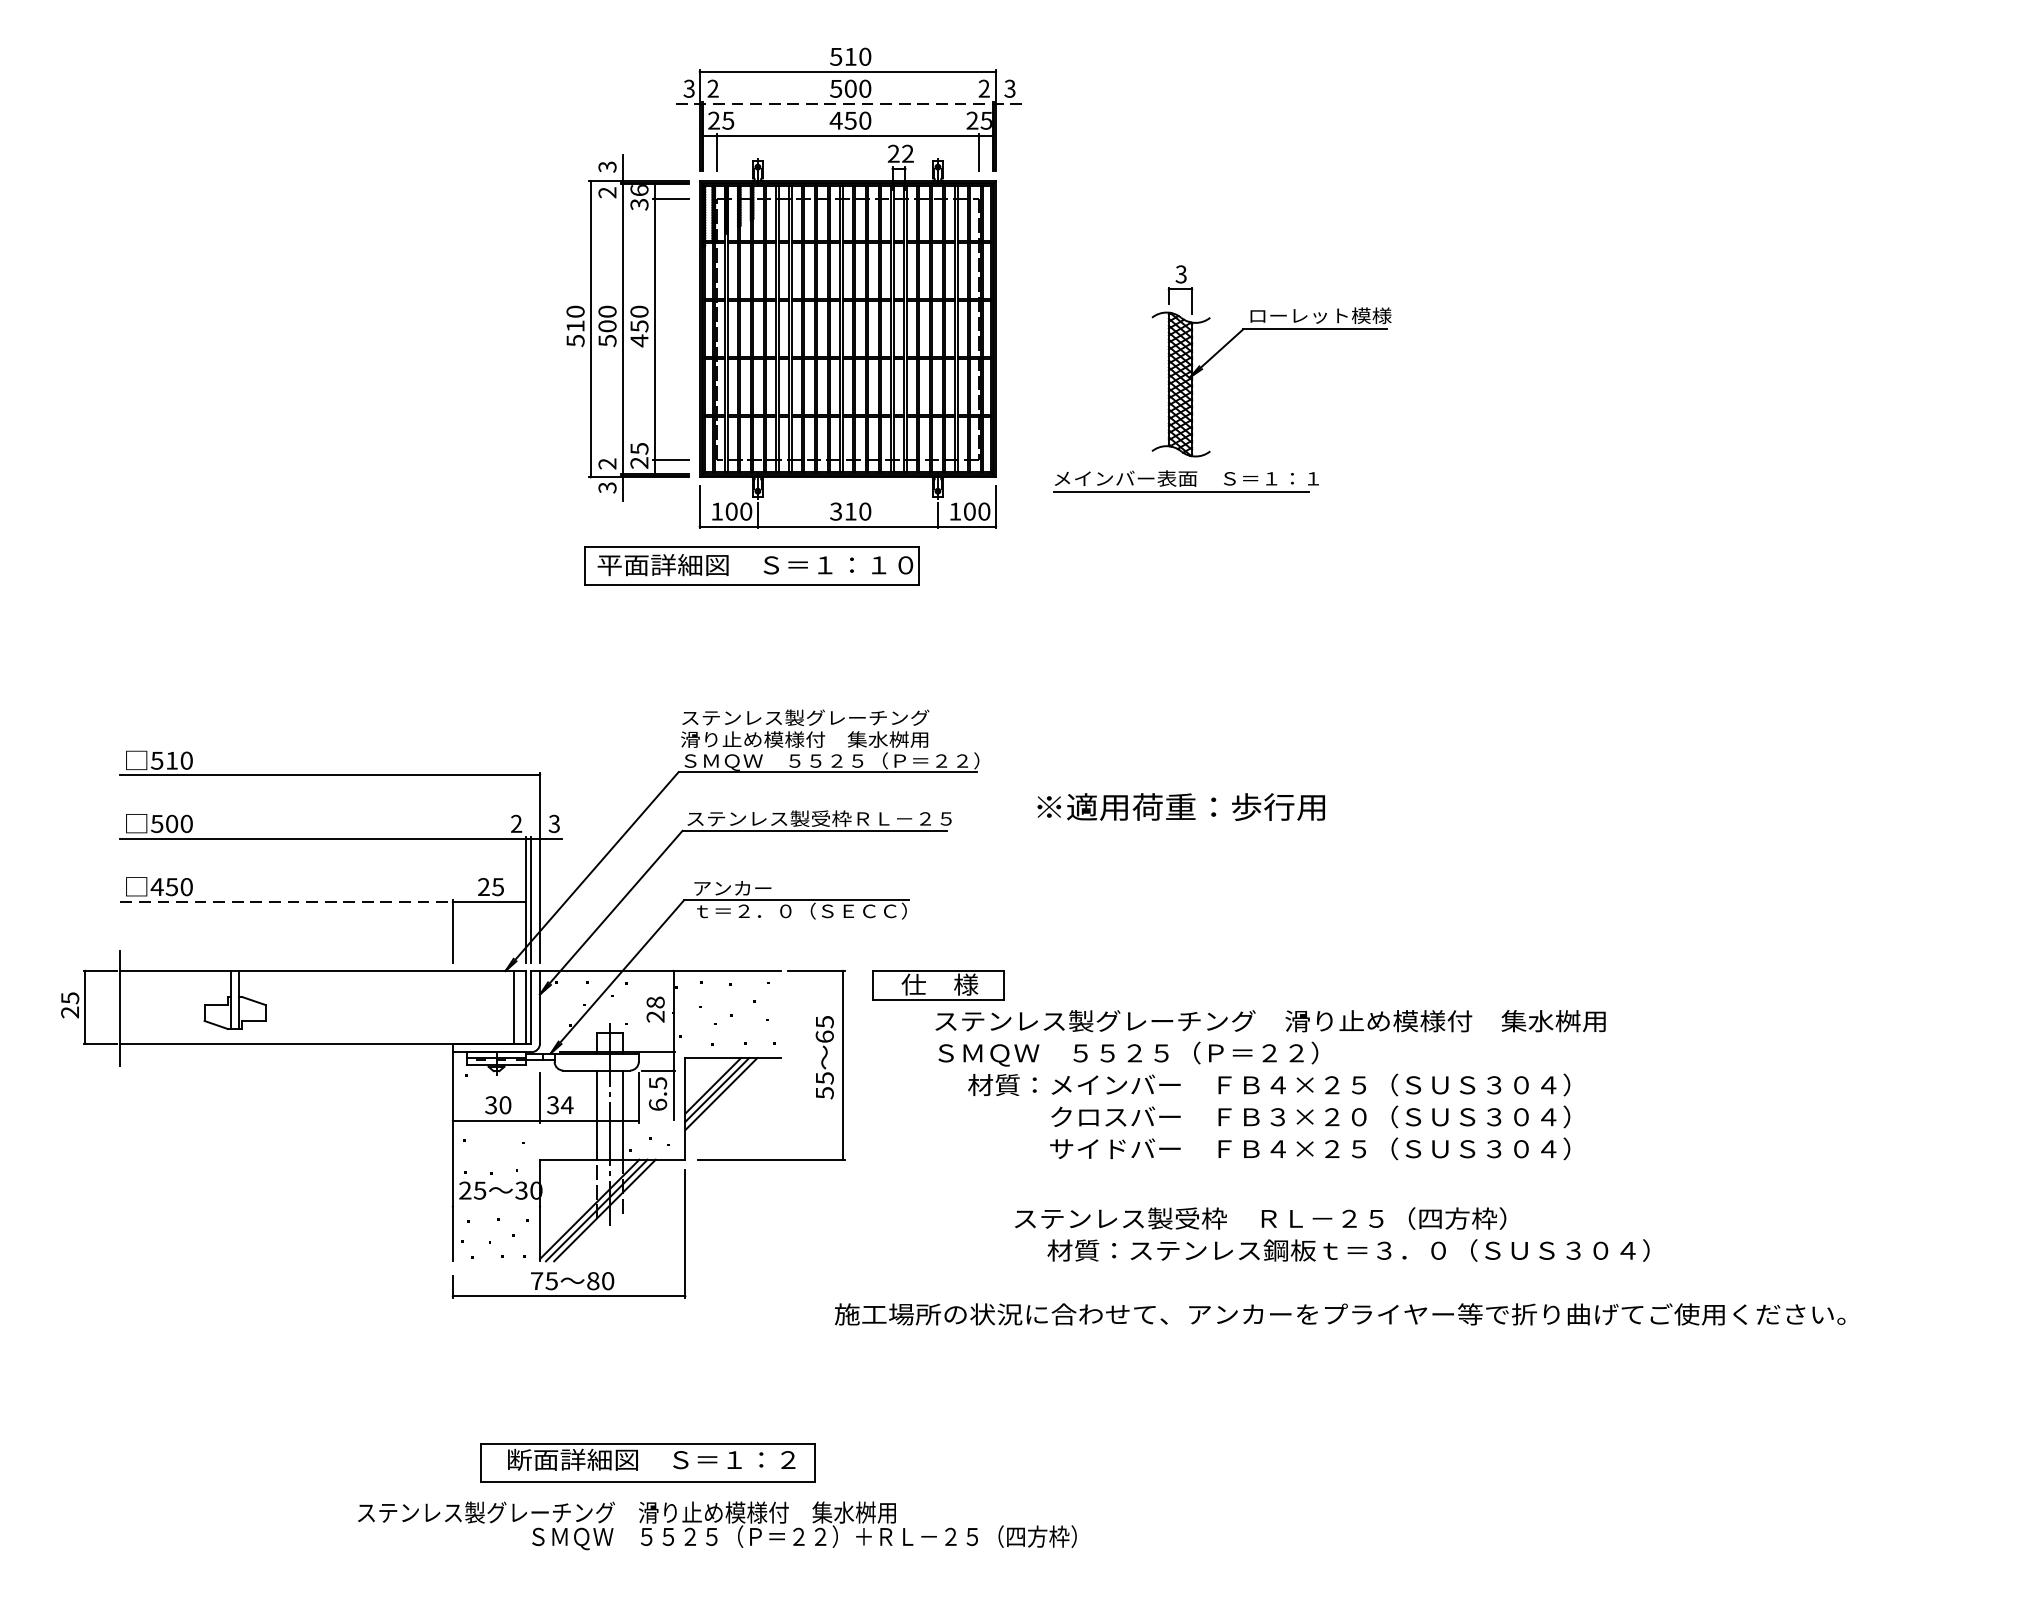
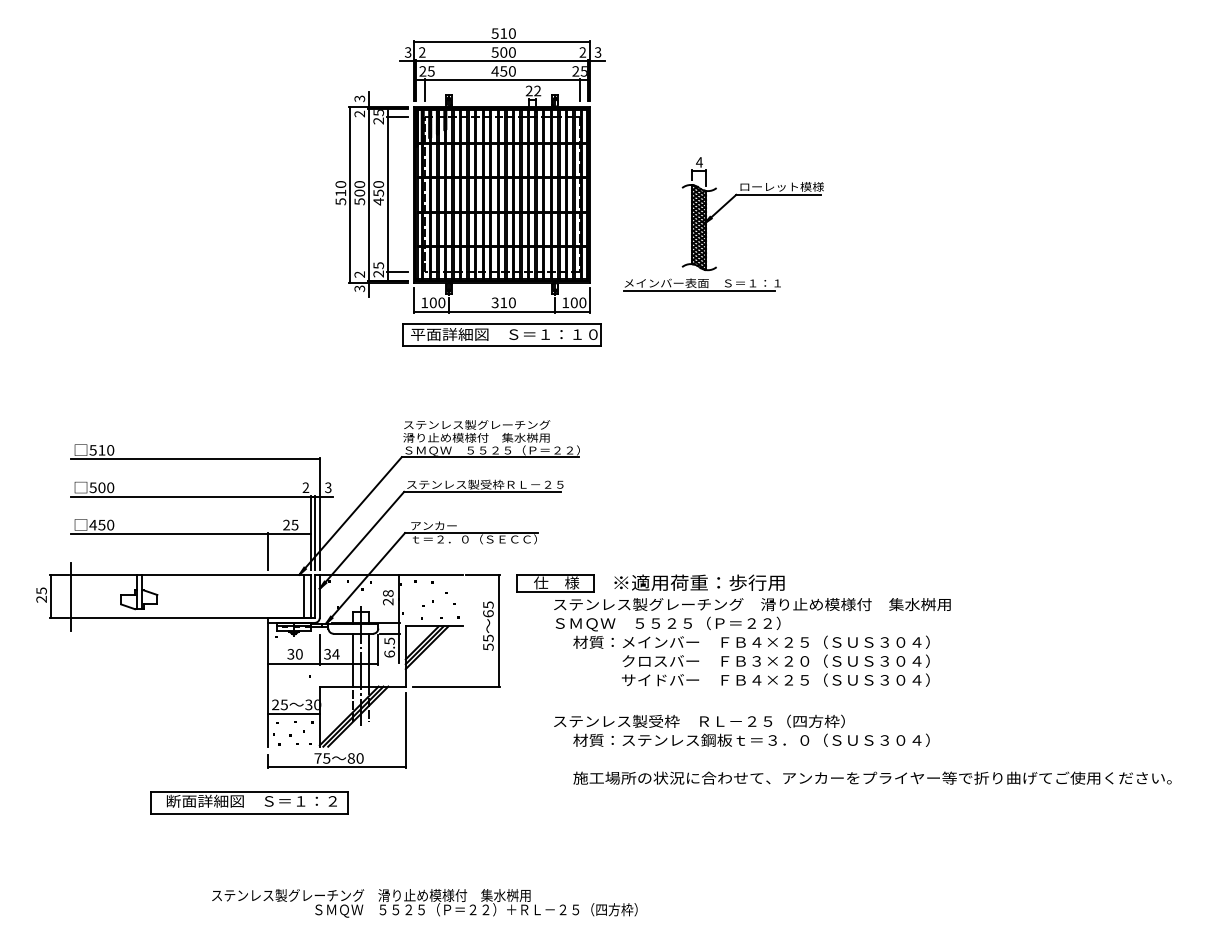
line: (850, 103) -> (503, 61), dashed -> solid
text: (639, 198) -> (378, 117), 36 -> 25
text: (1181, 274) -> (699, 162), 3 -> 4
part: (750, 565) -> (501, 334), moved
text: (1181, 806) -> (699, 582), moved
line: (287, 902) -> (170, 534), dashed -> solid
line: (495, 1206) -> (293, 714), added
text: (1331, 1233) -> (741, 730), moved
text: (1340, 1313) -> (872, 777), moved
part: (647, 1461) -> (249, 802), moved

